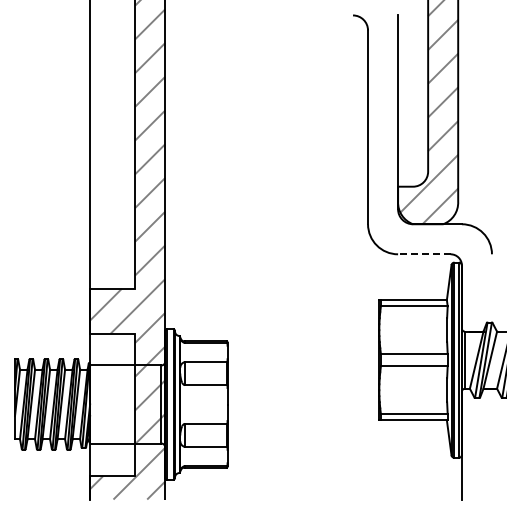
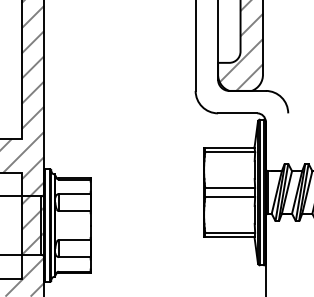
line: (423, 254) -> (237, 113), dashed -> solid

